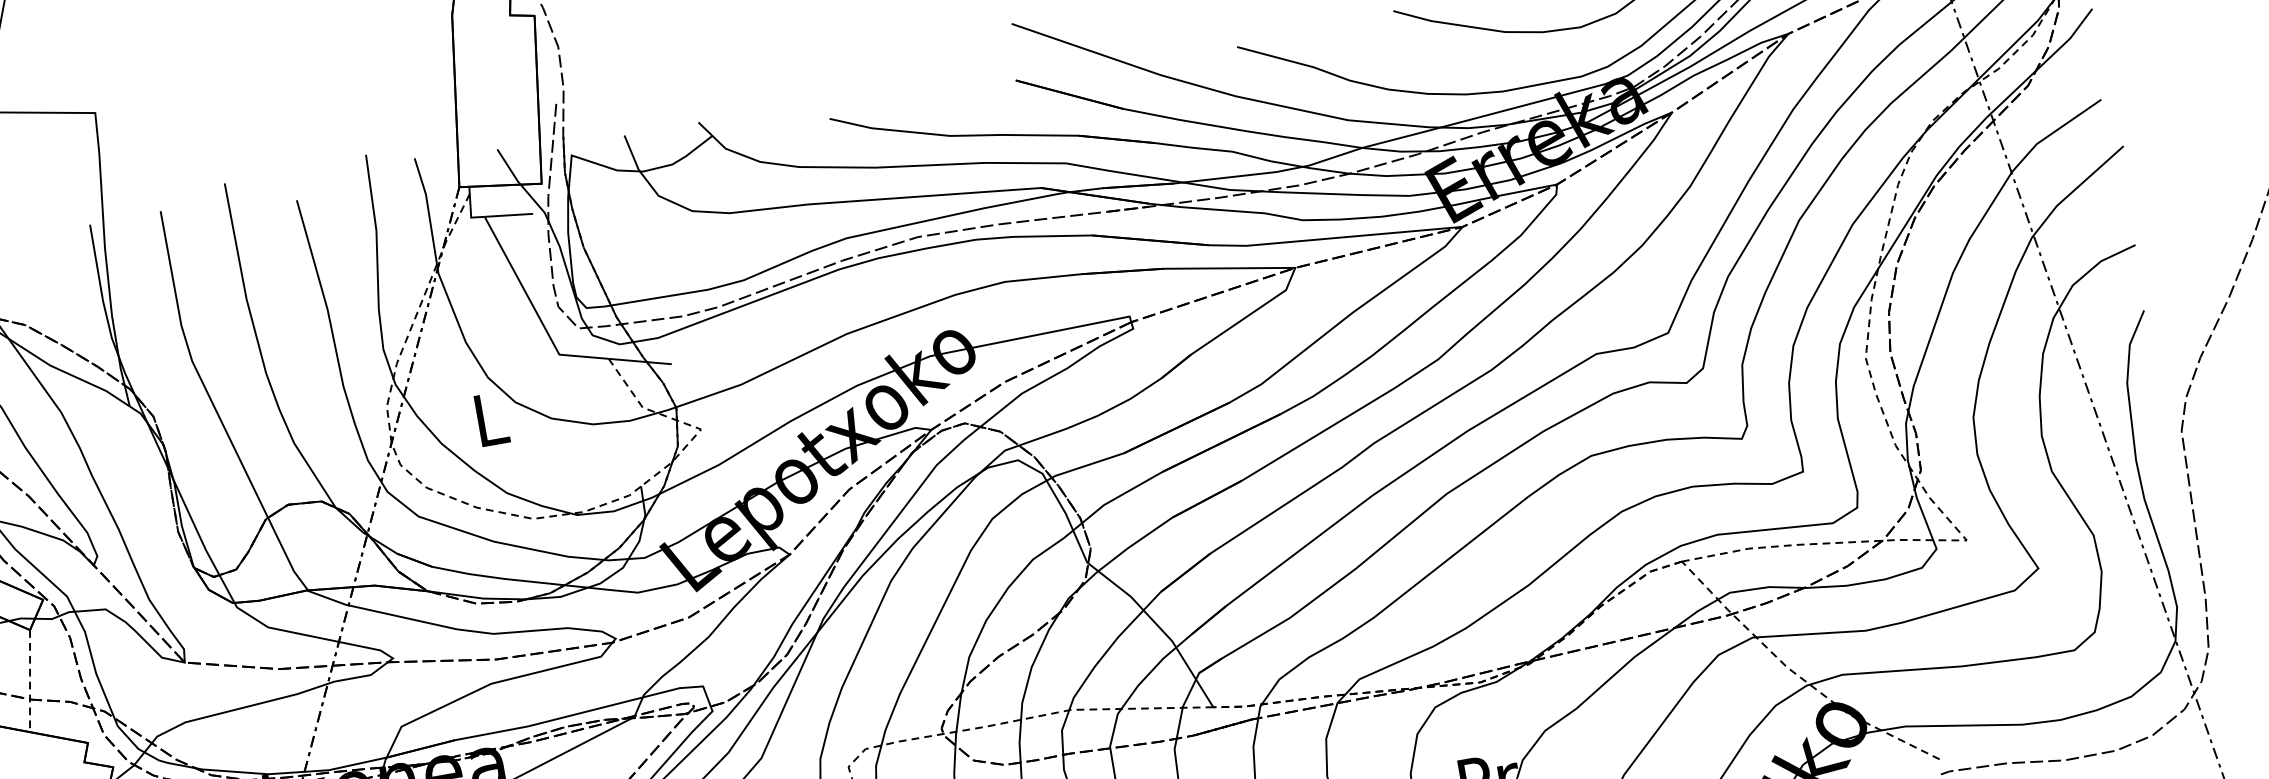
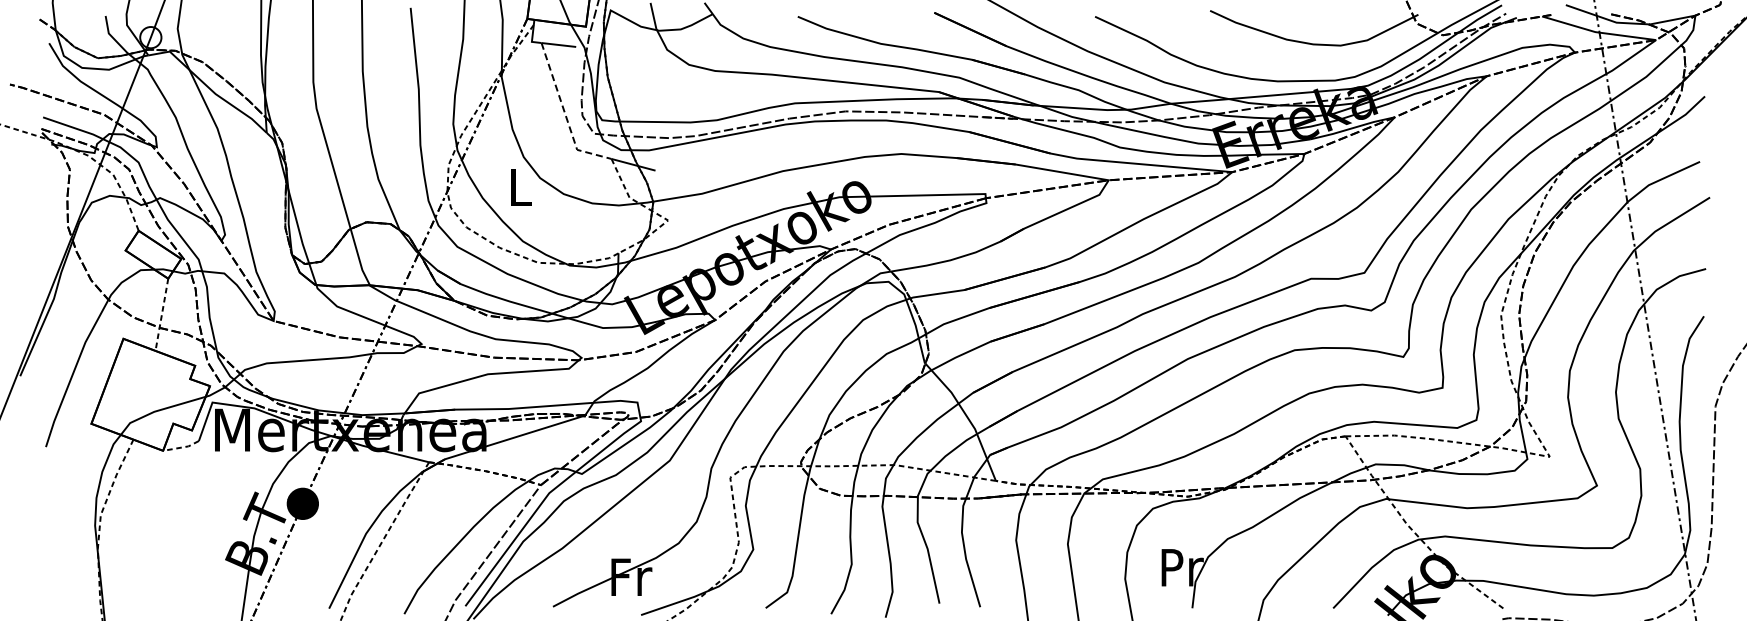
line: (534, 307) -> (565, 113), solid -> dashed

